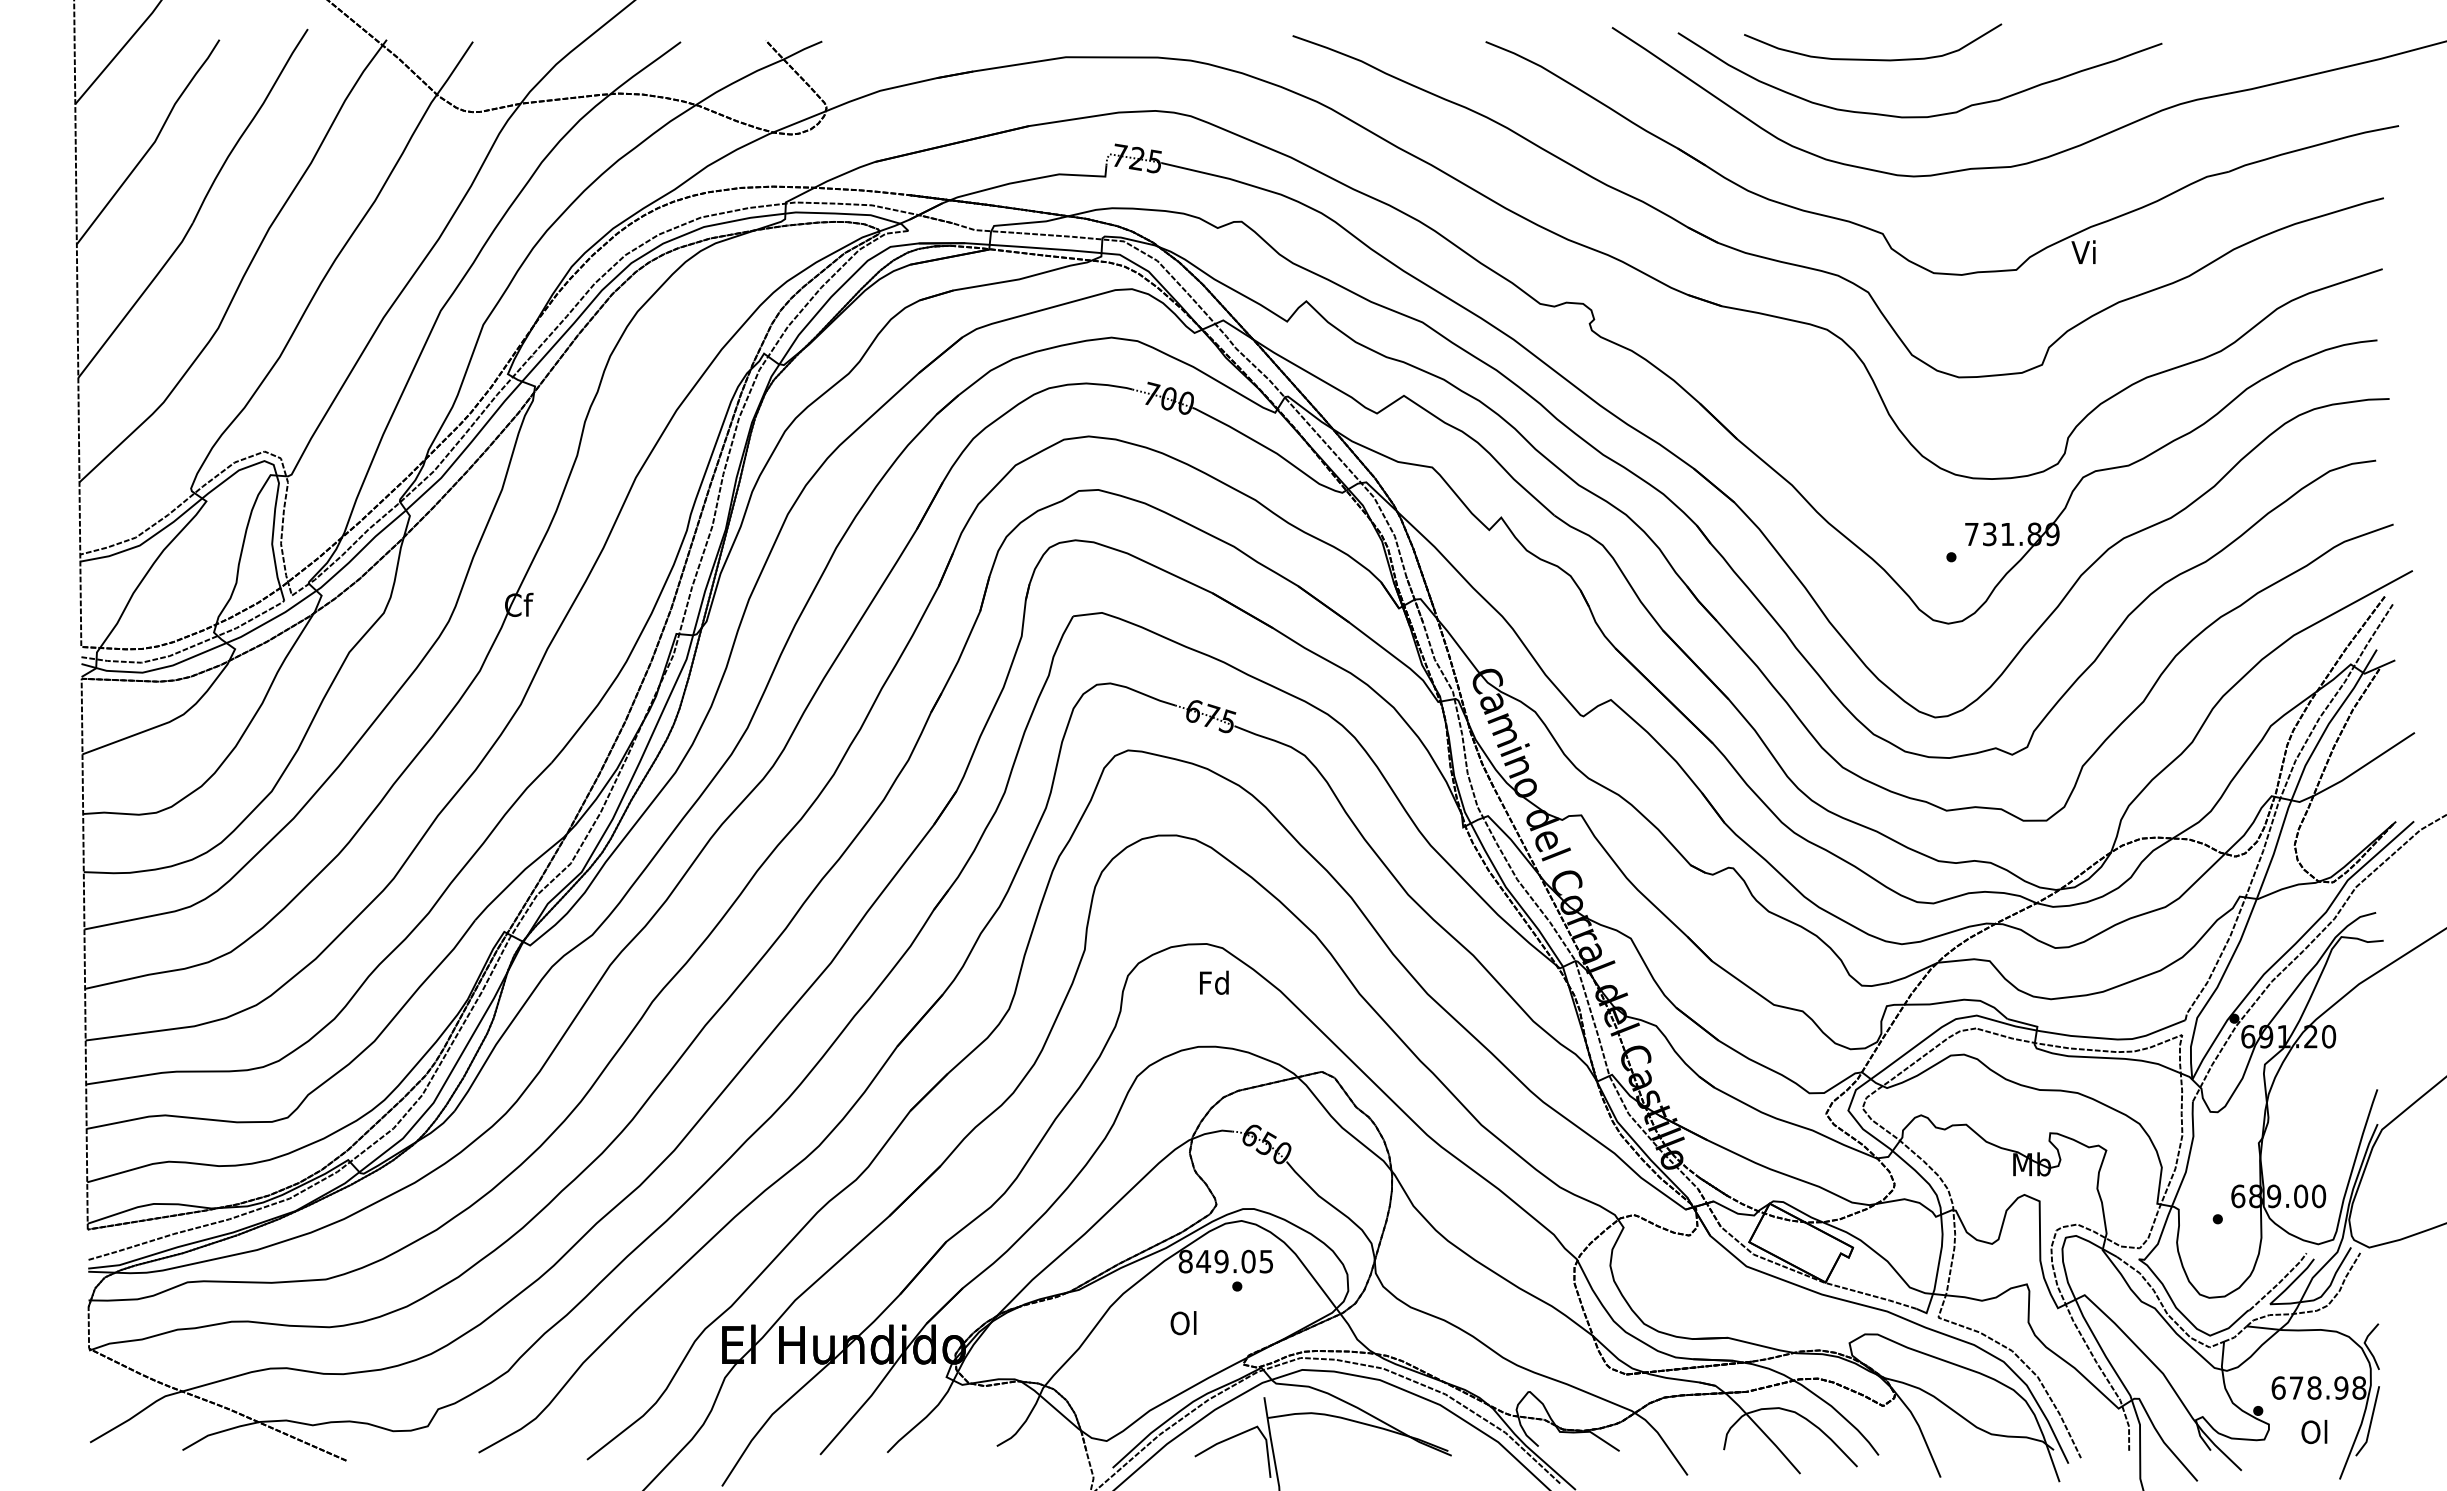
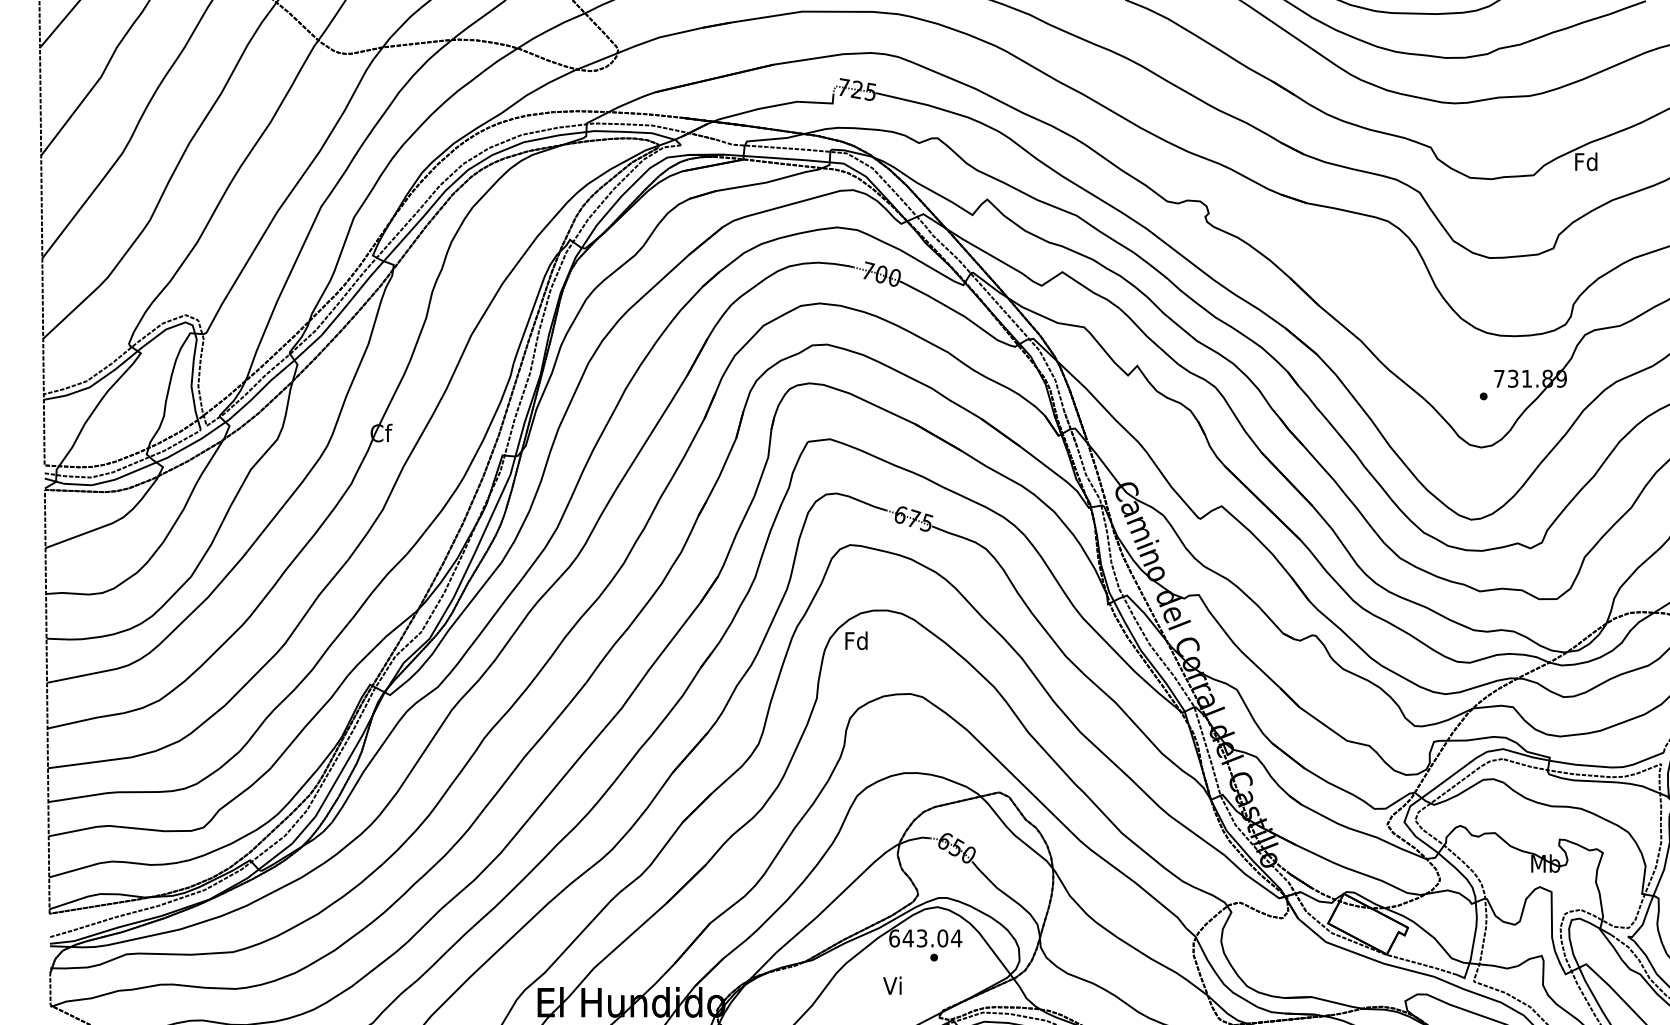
text: (2084, 252) -> (1586, 161), Vi -> Fd
text: (1214, 982) -> (856, 640), moved
text: (1225, 1261) -> (925, 938), 849.05 -> 643.04
text: (1183, 1323) -> (892, 986), Ol -> Vi

